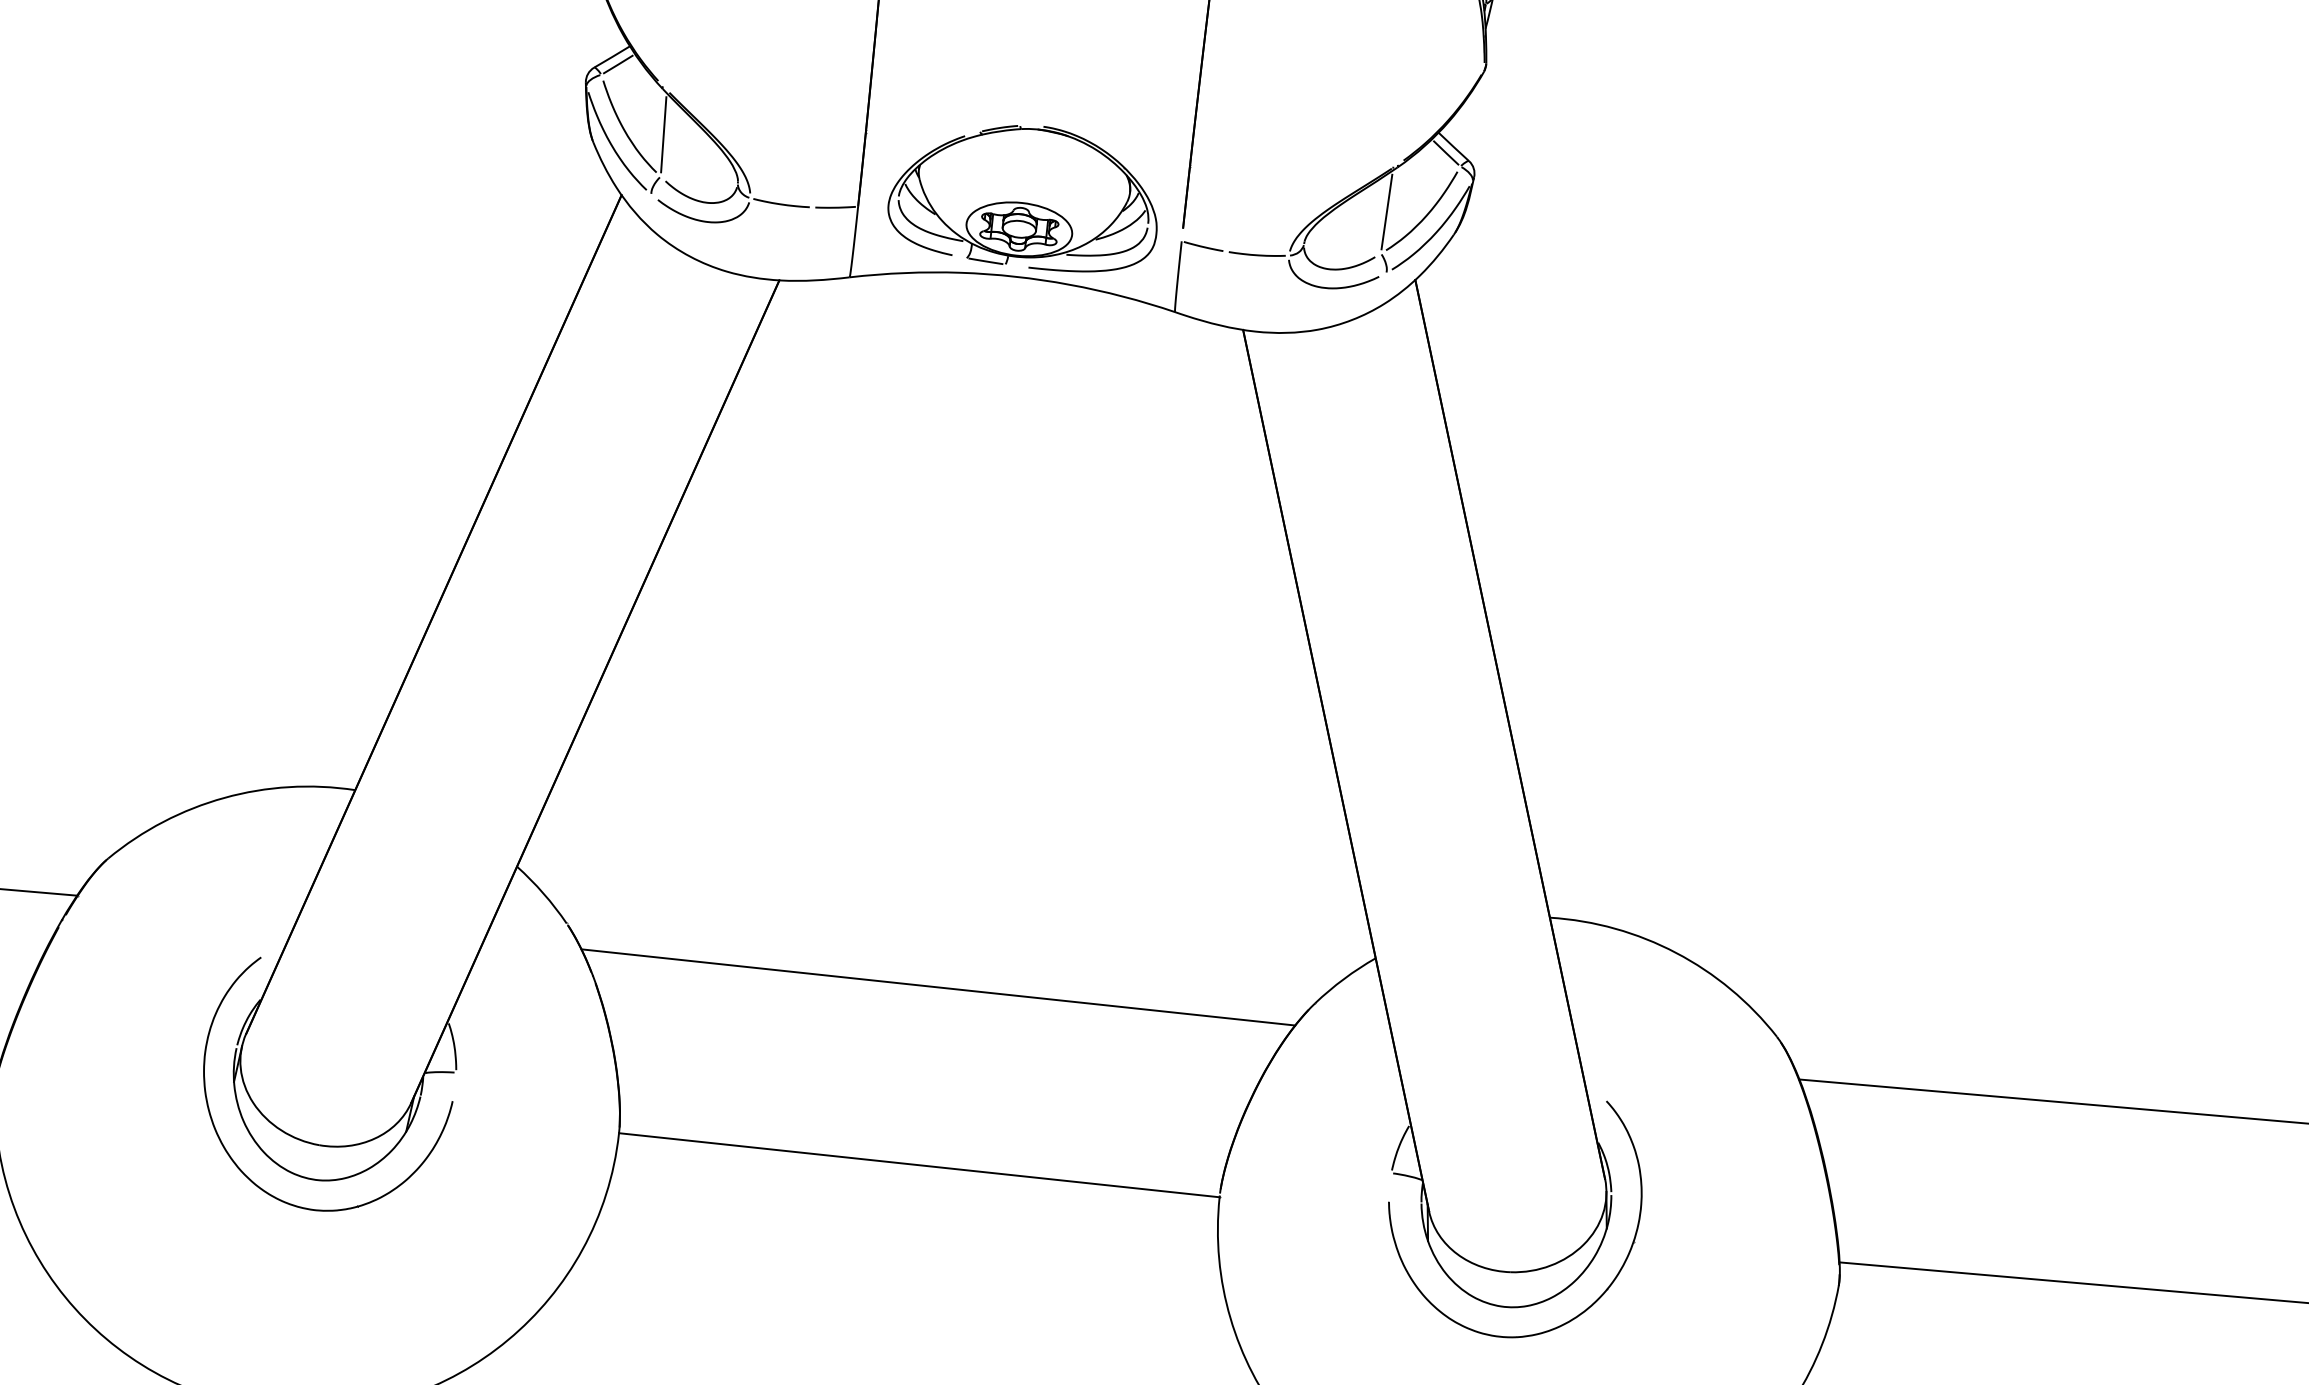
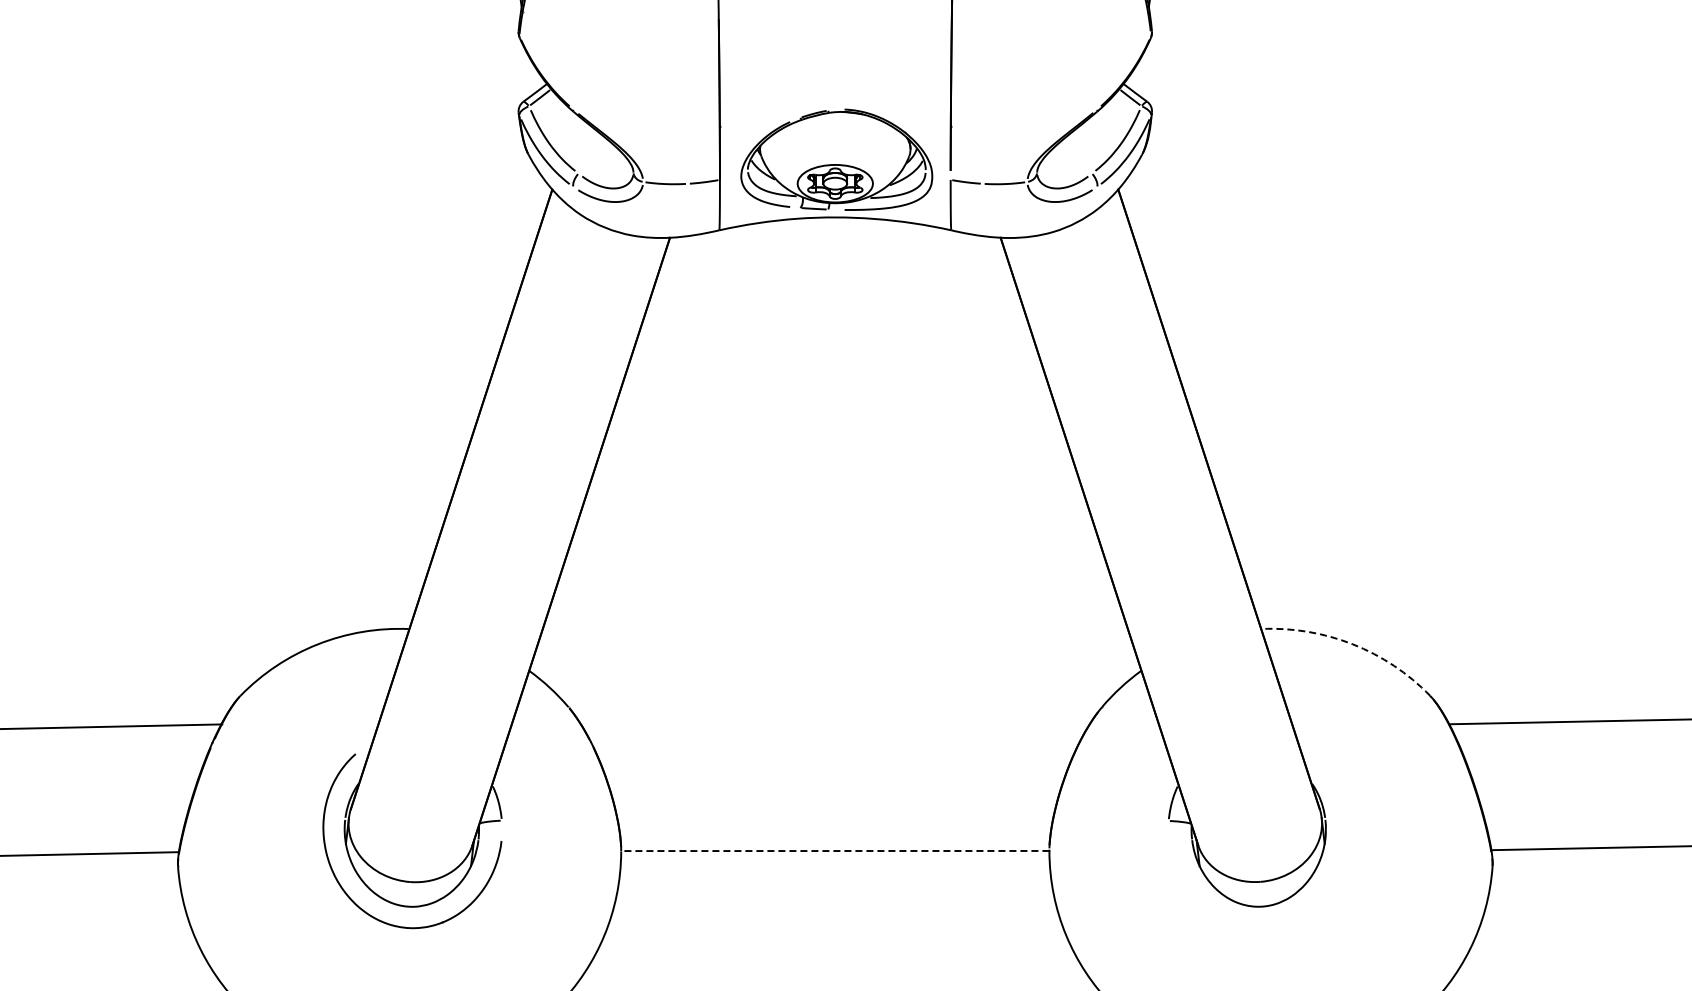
line: (663, 134) -> (577, 143), removed
line: (1387, 211) -> (1093, 143), removed
arc: (1675, 953) -> (1352, 644), solid -> dashed
line: (937, 987) -> (834, 724), removed
line: (918, 1165) -> (834, 851), solid -> dashed
part: (1604, 1290) -> (1327, 887), removed

